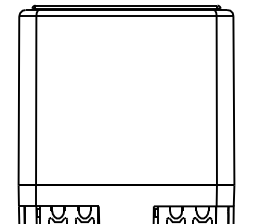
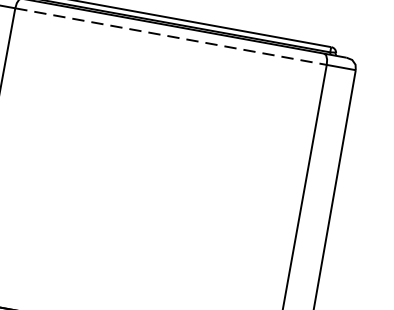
line: (127, 16) -> (172, 37), solid -> dashed

